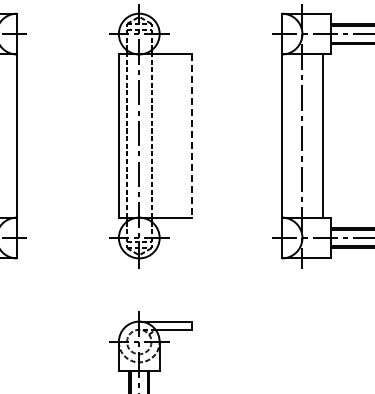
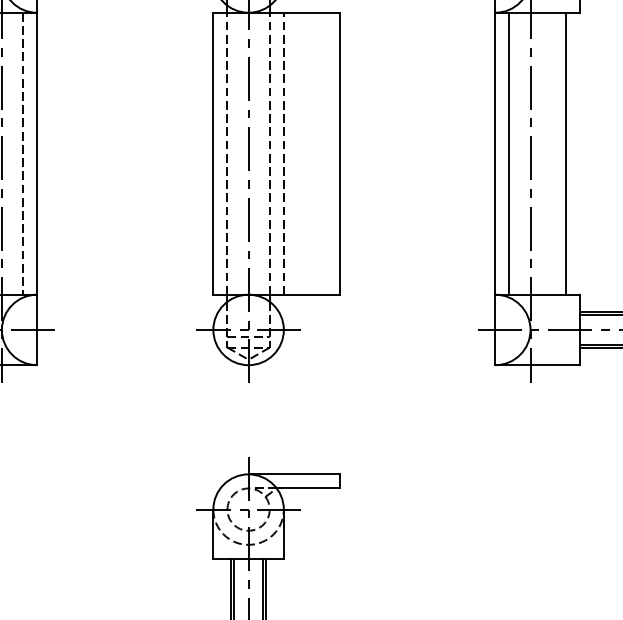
line: (8, 135) -> (22, 152), added
line: (159, 135) -> (283, 152), added
line: (290, 135) -> (509, 152), added
line: (192, 136) -> (340, 154), dashed -> solid

